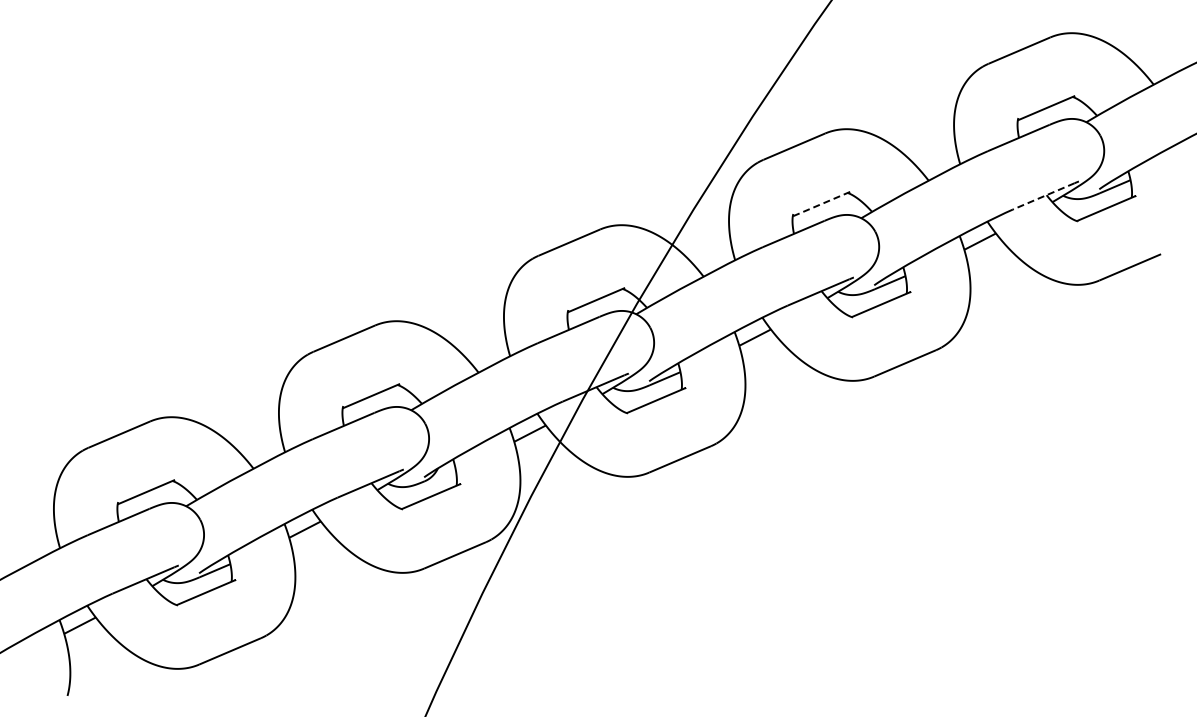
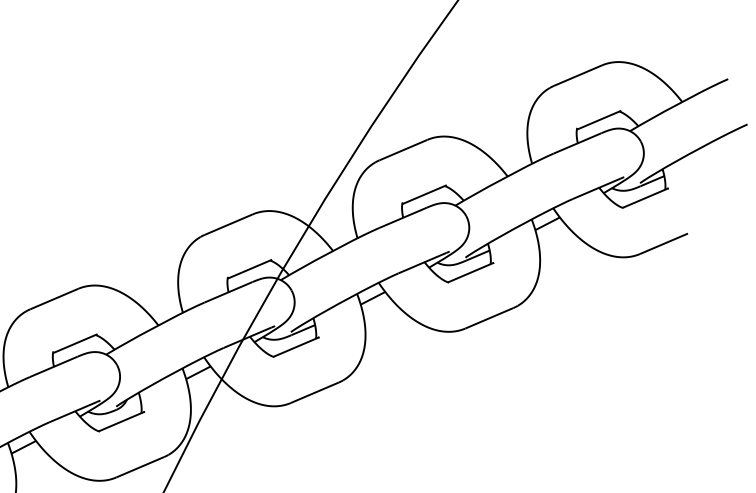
line: (1043, 196) -> (596, 188), dashed -> solid
line: (821, 204) -> (424, 194), dashed -> solid

